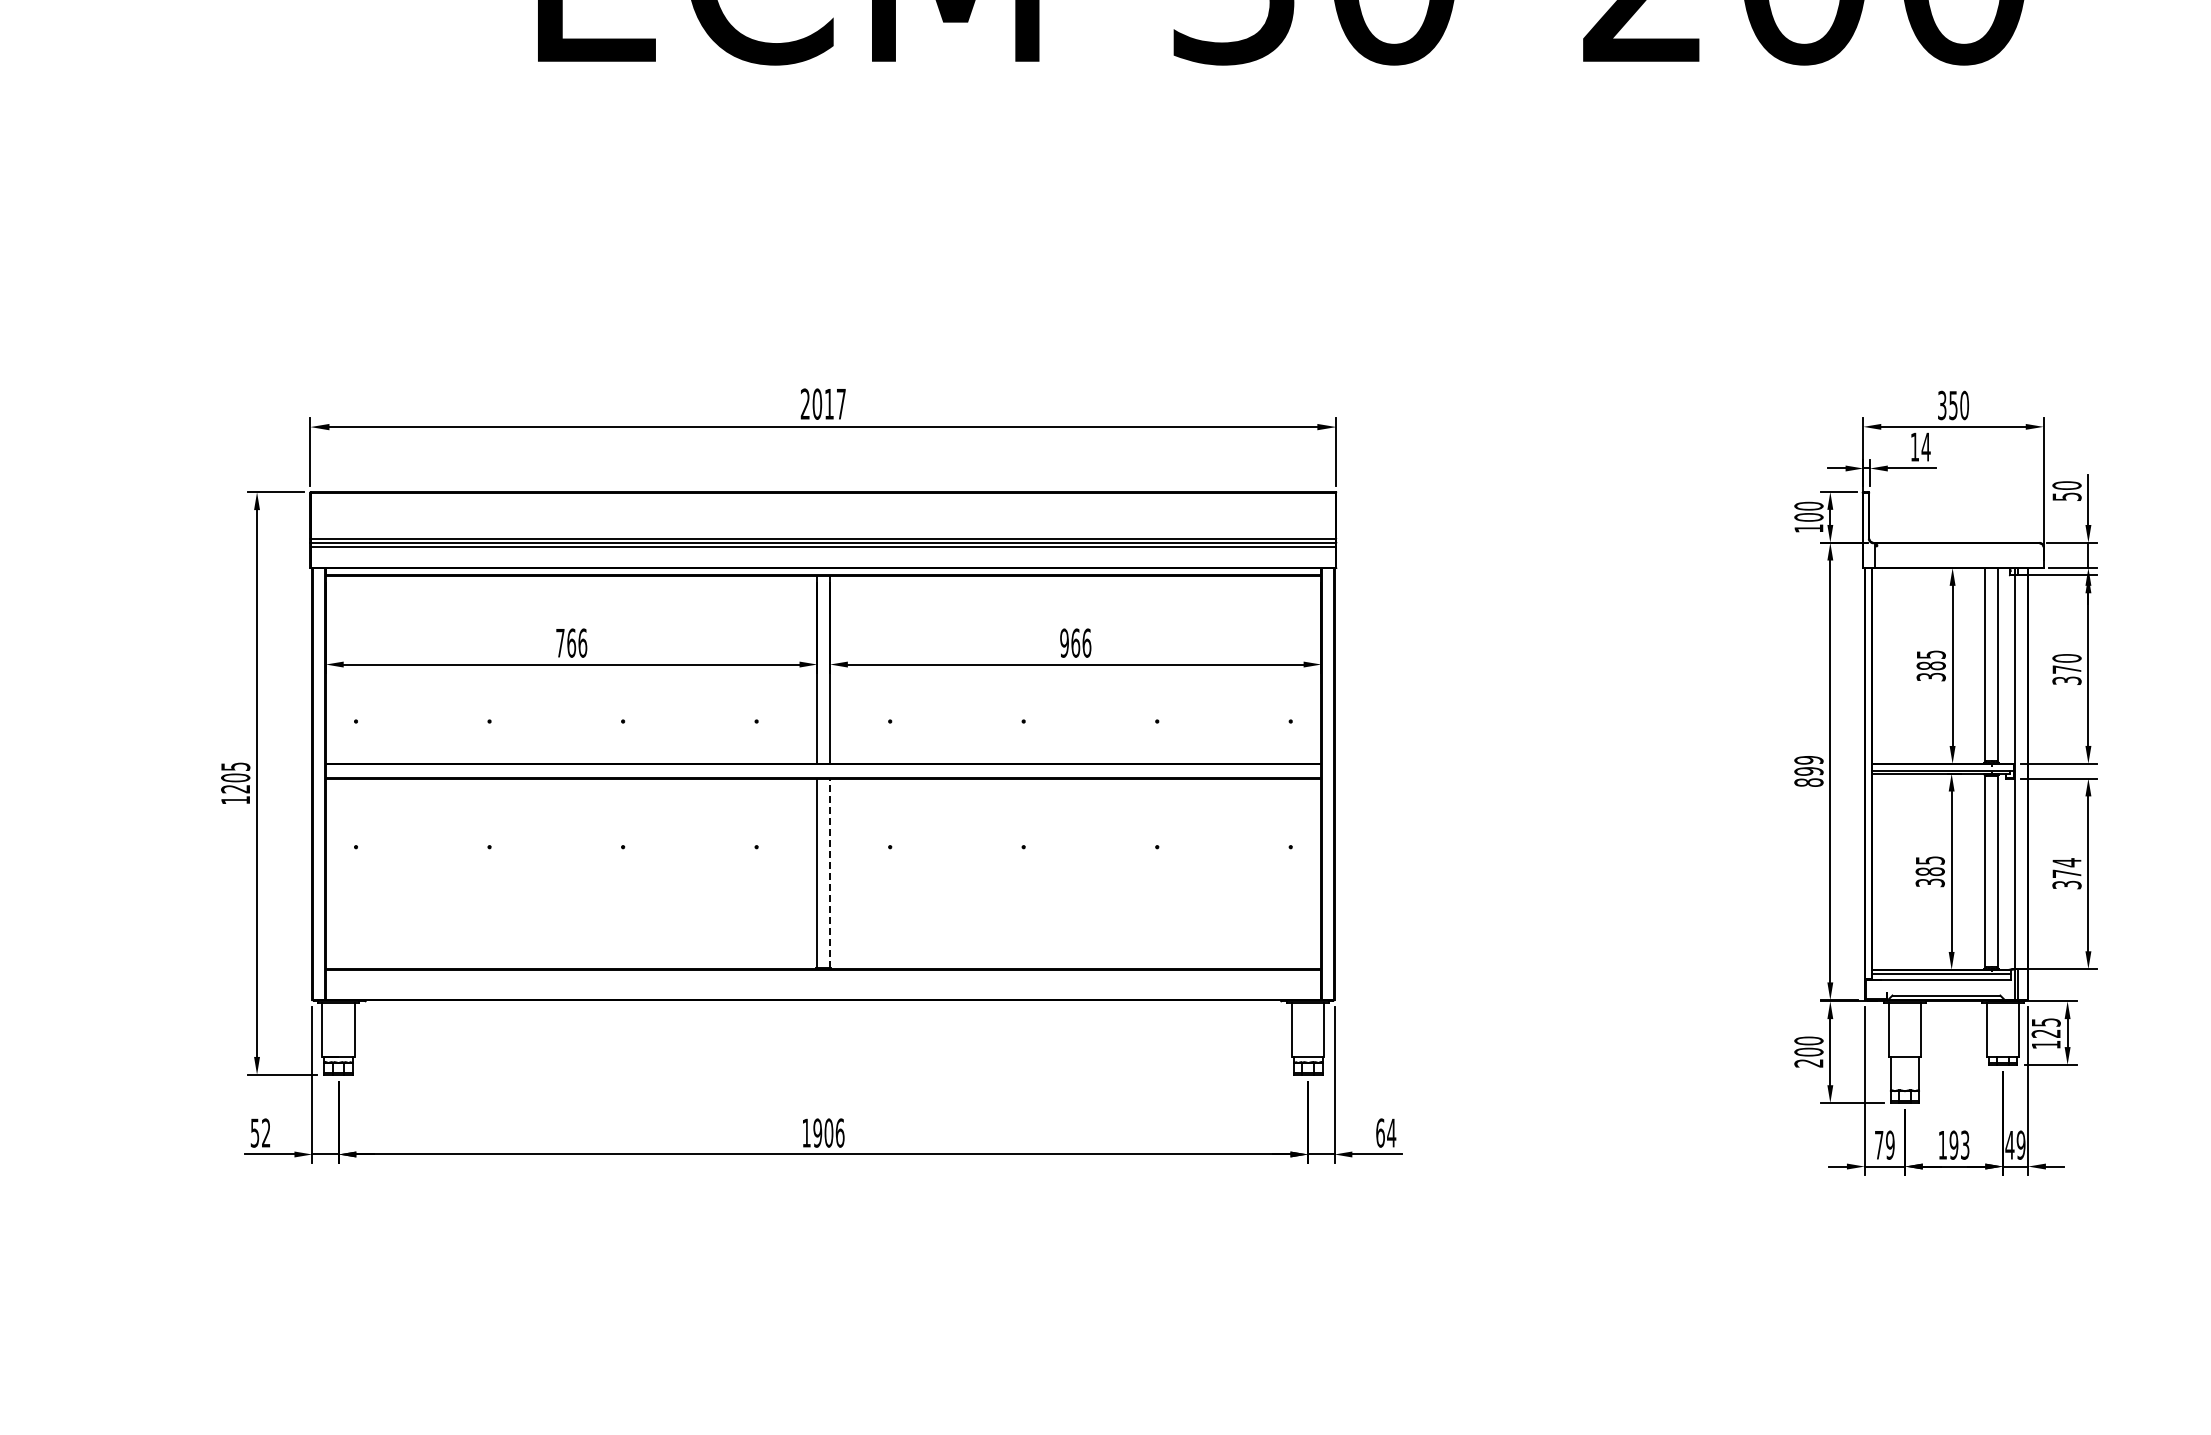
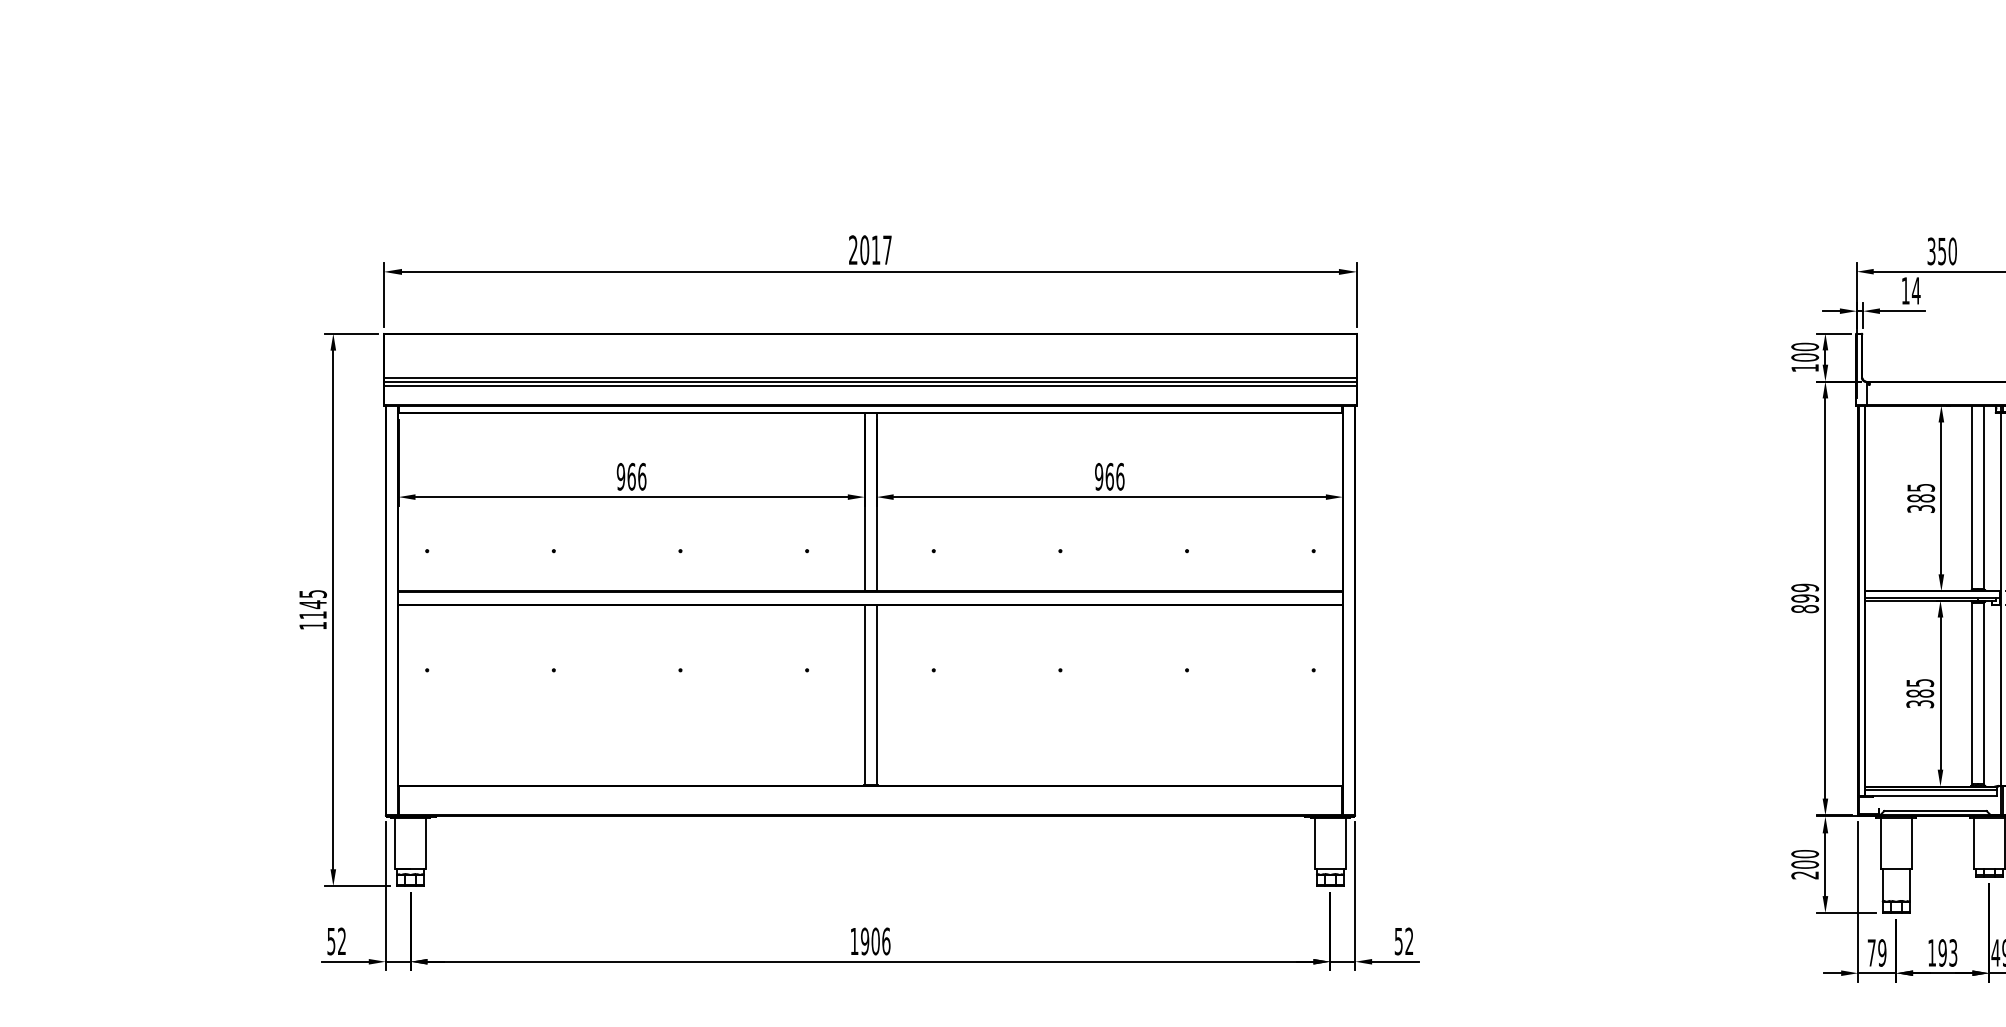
text: (560, 642) -> (621, 476), 766 -> 966
text: (235, 783) -> (312, 609), 1205 -> 1145
line: (830, 873) -> (877, 695), dashed -> solid
text: (1386, 1132) -> (1404, 940), 64 -> 52

